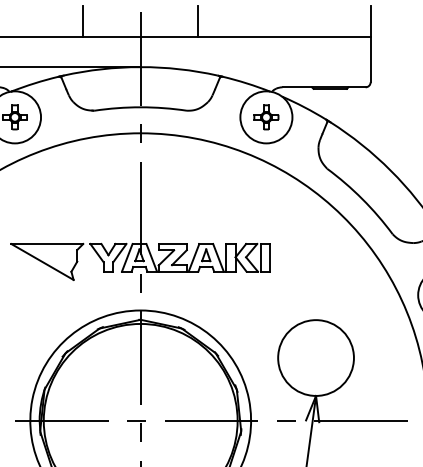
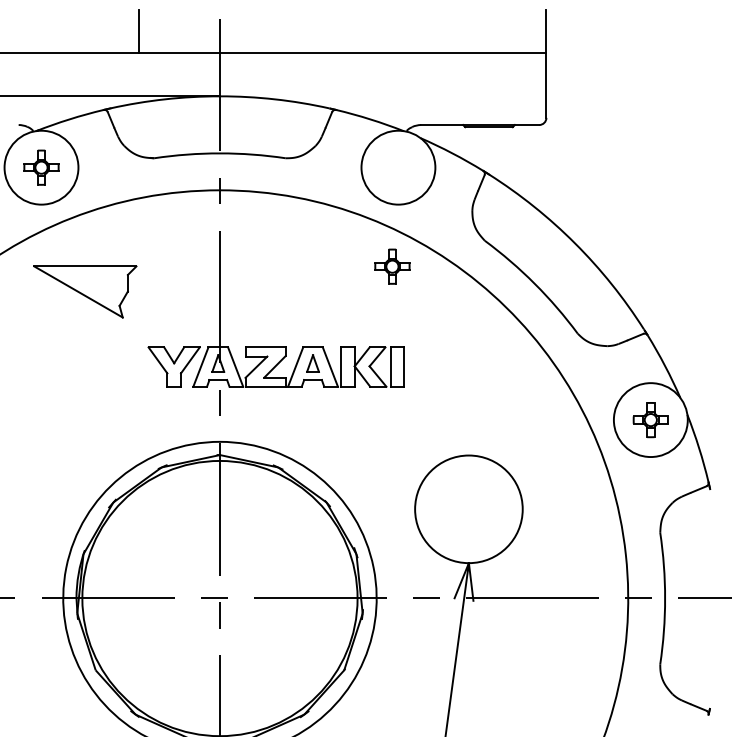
line: (198, 21) -> (301, 31), removed
part: (266, 117) -> (392, 266), moved
part: (47, 261) -> (85, 291), moved

